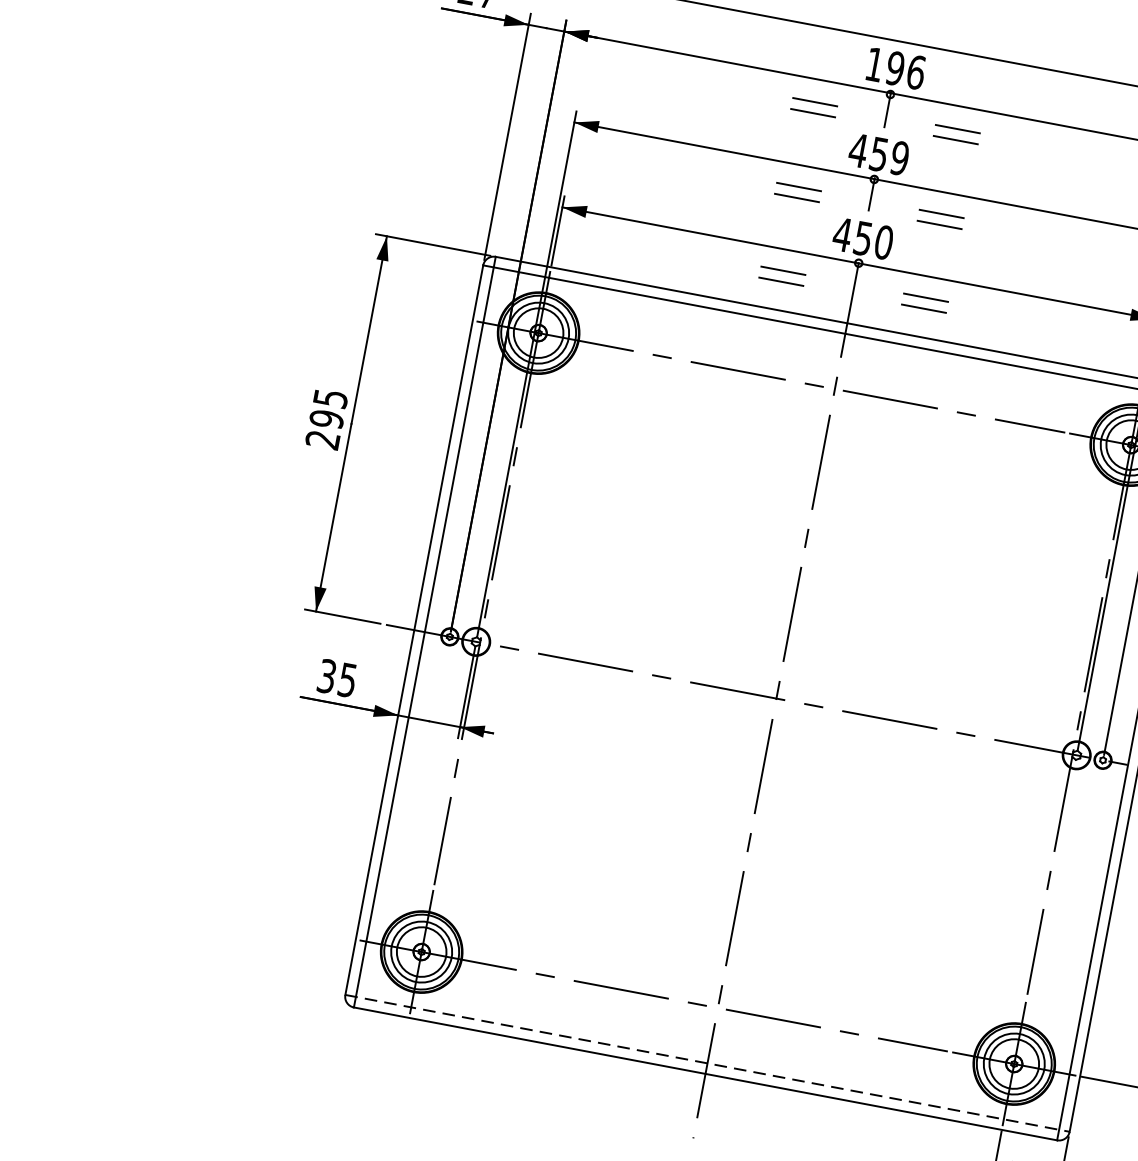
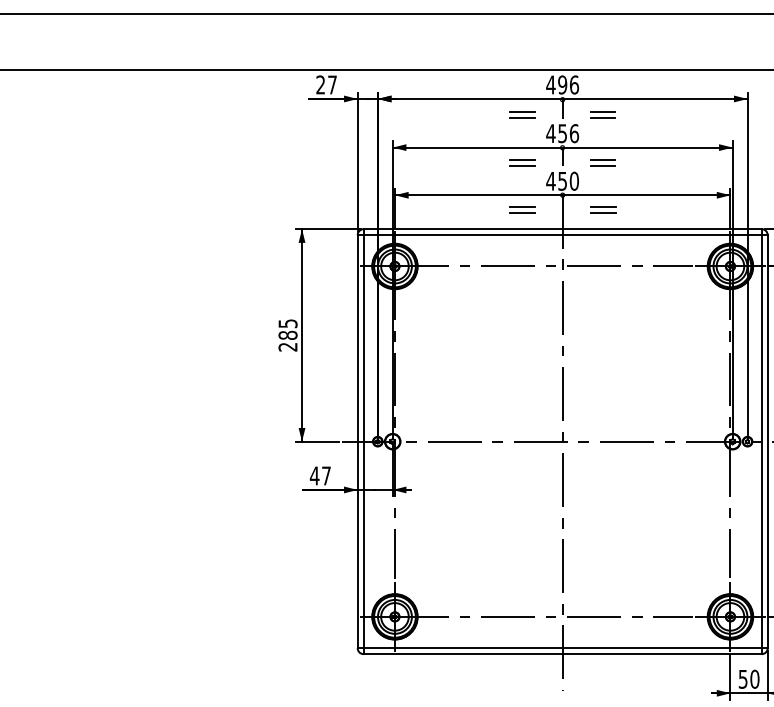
text: (874, 63) -> (550, 84), 196 -> 496
text: (900, 158) -> (574, 133), 459 -> 456
text: (325, 419) -> (287, 335), 295 -> 285
text: (335, 677) -> (319, 475), 35 -> 47
line: (708, 1064) -> (563, 648), dashed -> solid

